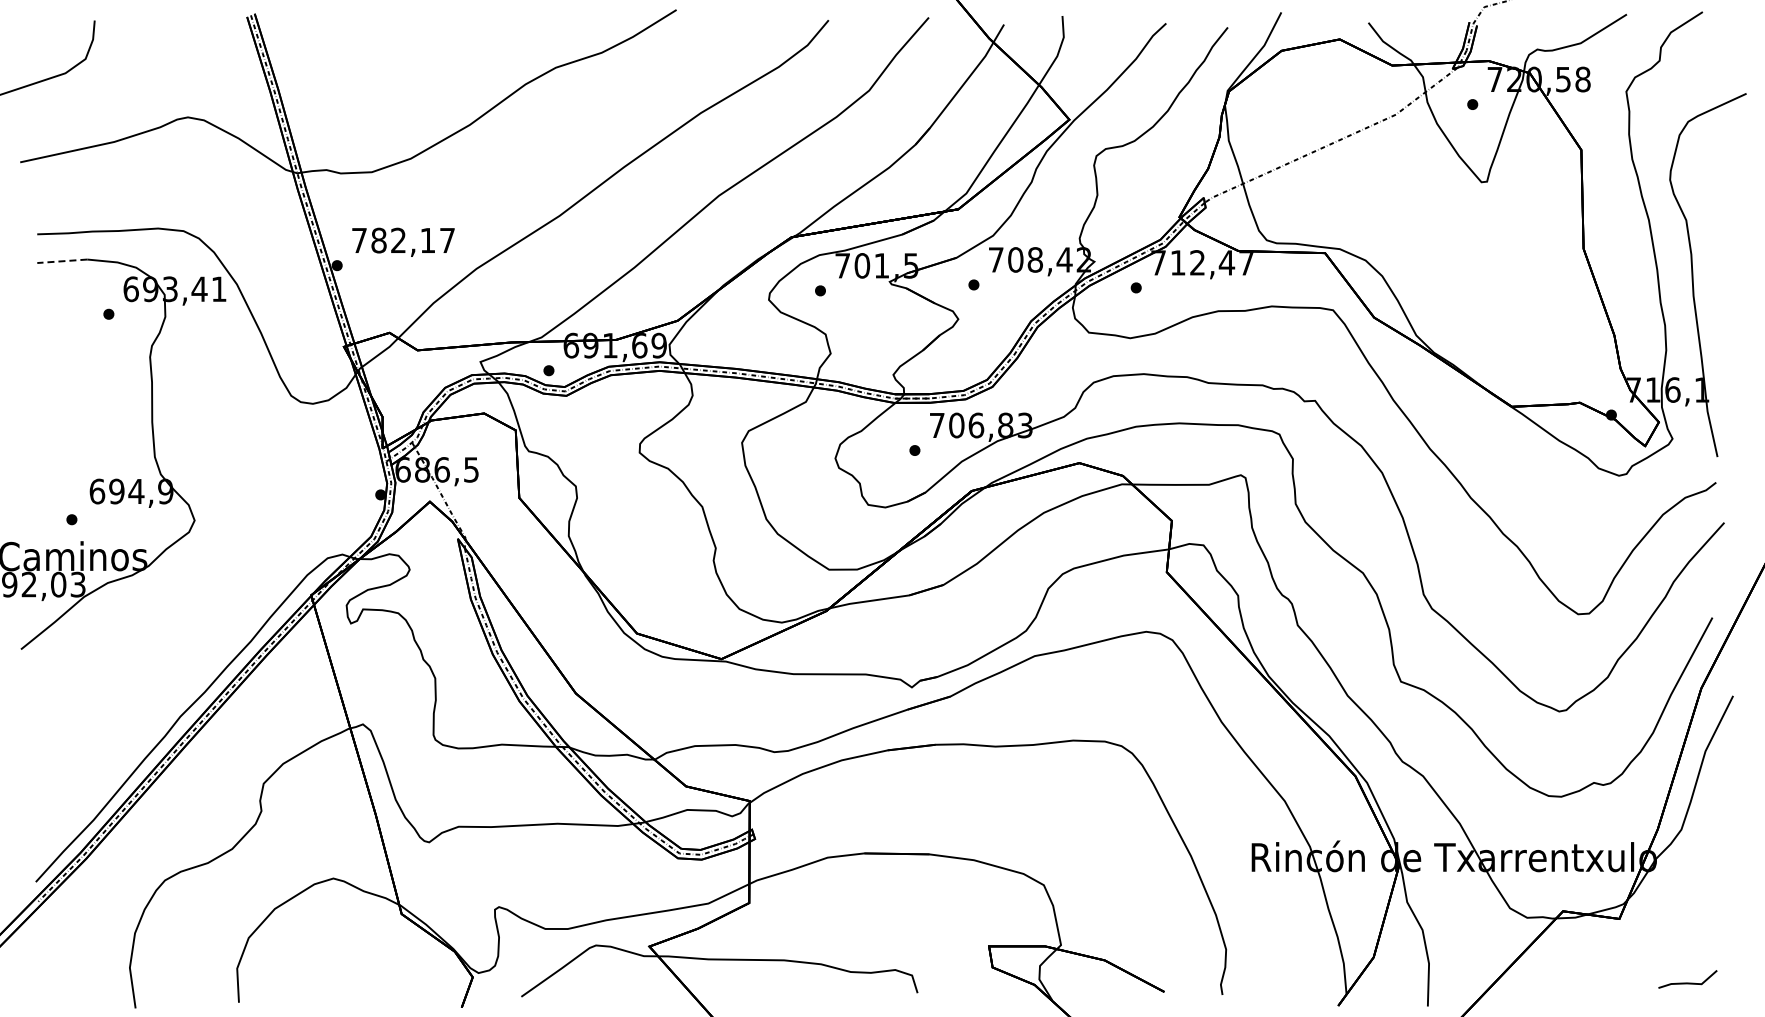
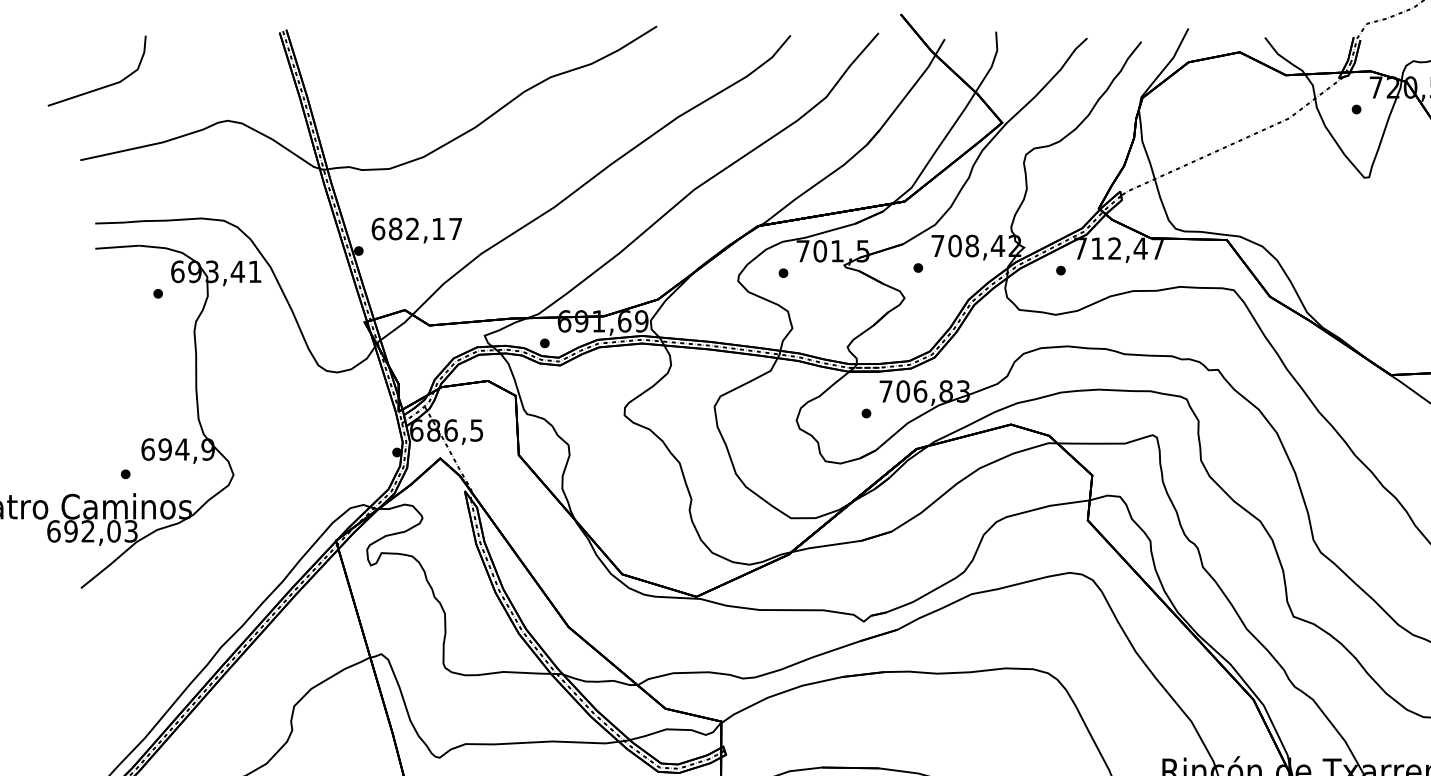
text: (359, 240) -> (378, 228), 782,17 -> 682,17
line: (61, 261) -> (116, 247), dashed -> solid

